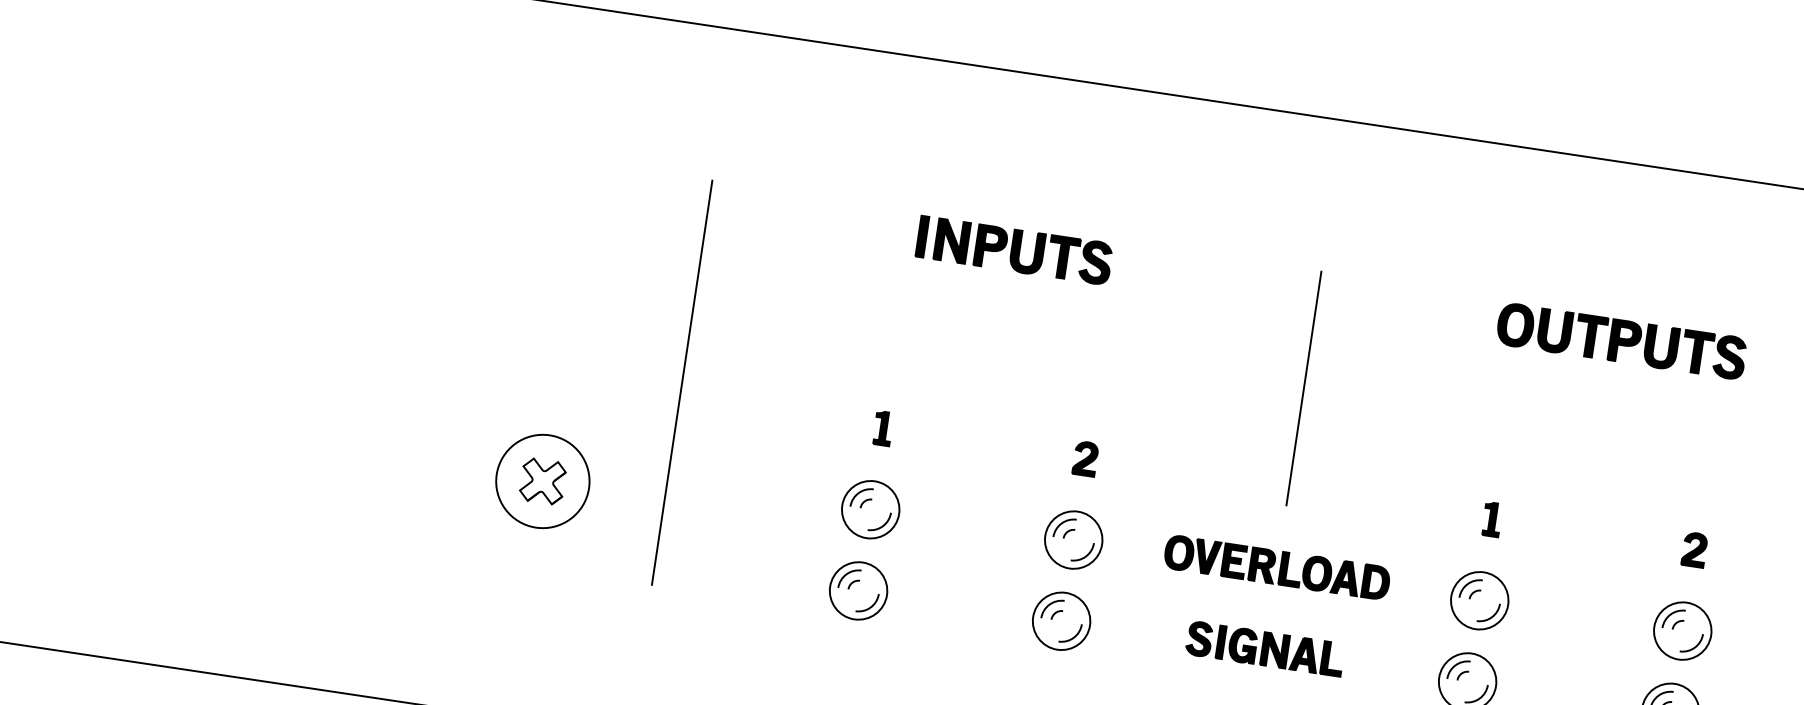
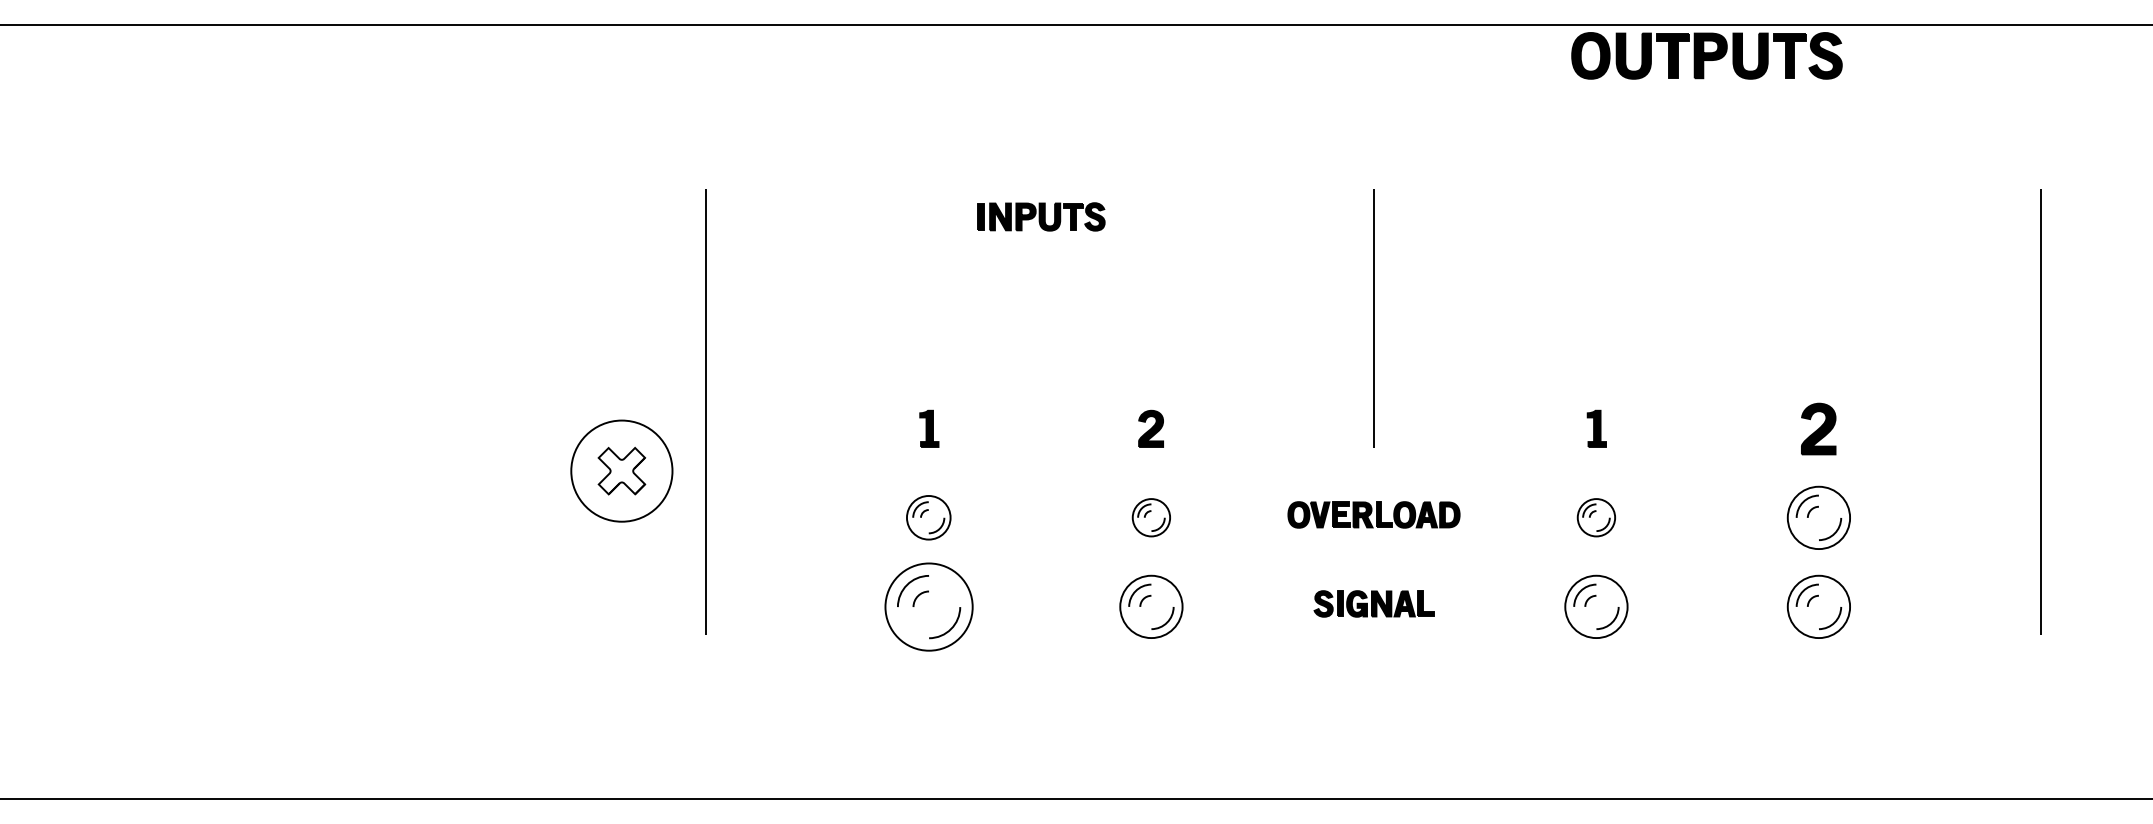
part: (1014, 250) -> (1041, 216), size x0.6
part: (1621, 340) -> (1706, 55), moved
part: (542, 480) -> (621, 470), moved
part: (870, 509) -> (928, 517), size x0.7
part: (1073, 539) -> (1151, 517), size x0.6
part: (1694, 549) -> (1818, 428), size x1.4
part: (1276, 567) -> (1373, 514), size x0.7
part: (858, 590) -> (928, 606), size x1.4
part: (1479, 600) -> (1596, 517), size x0.6
part: (1264, 648) -> (1373, 603), size x0.7

